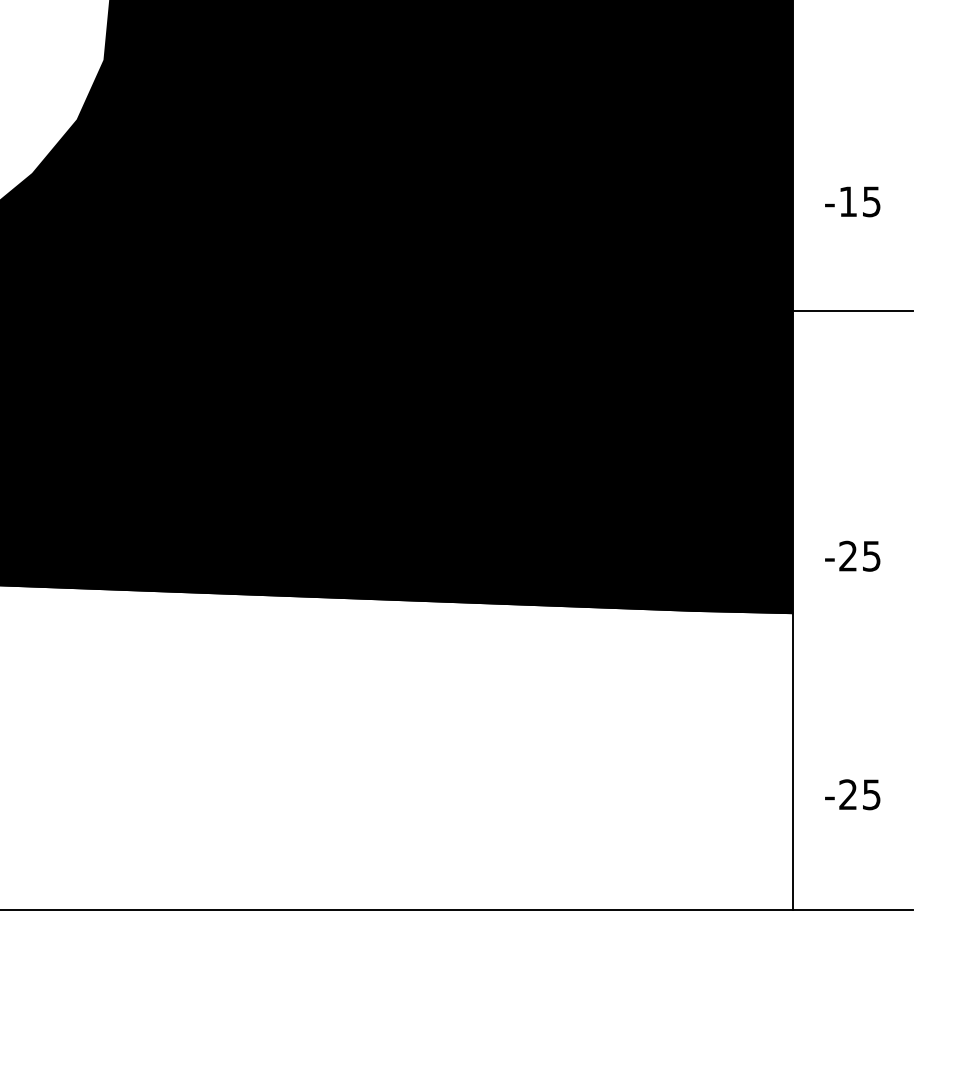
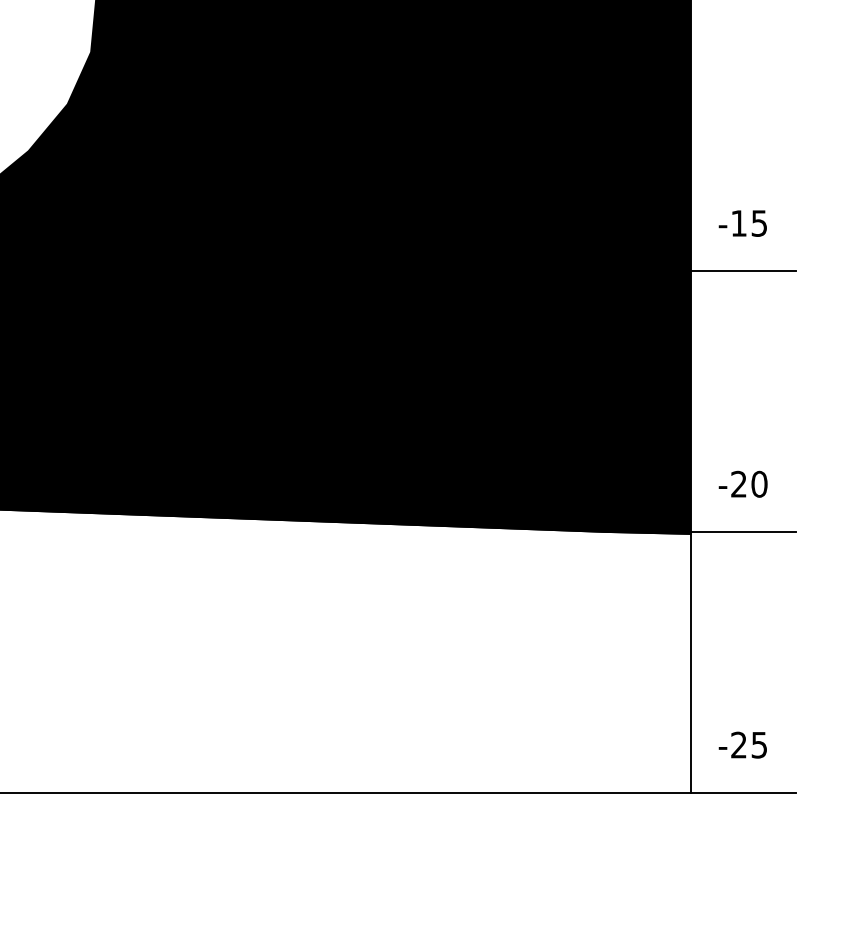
text: (852, 201) -> (742, 223), moved
text: (871, 555) -> (759, 483), -25 -> -20
line: (853, 610) -> (743, 531), added
text: (852, 794) -> (742, 744), moved

